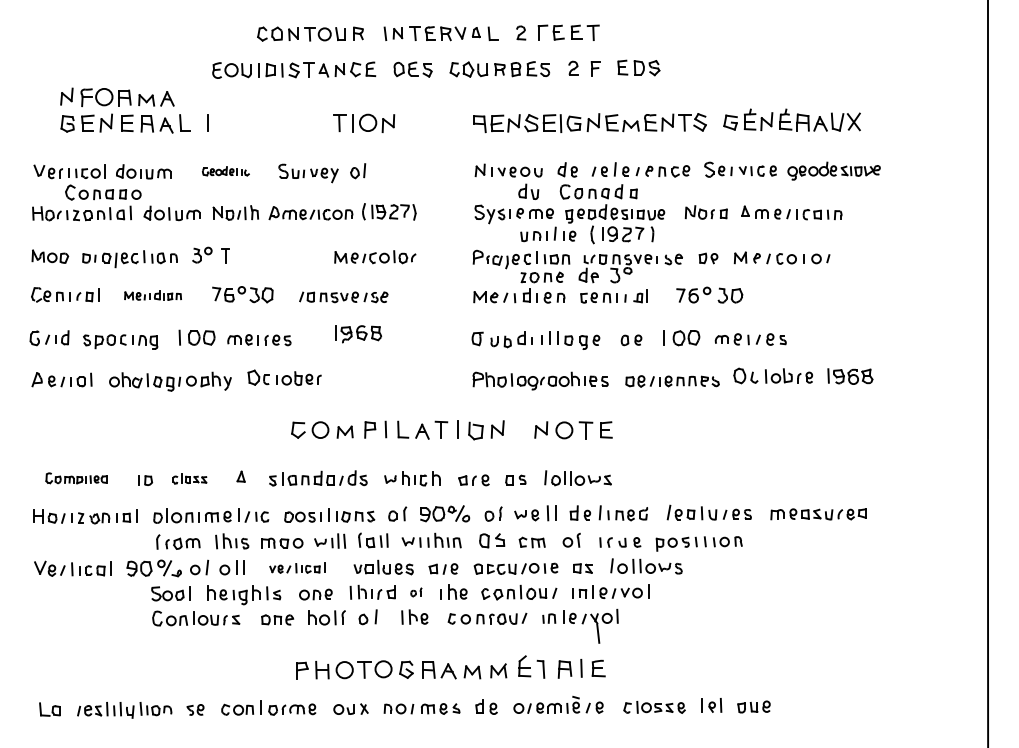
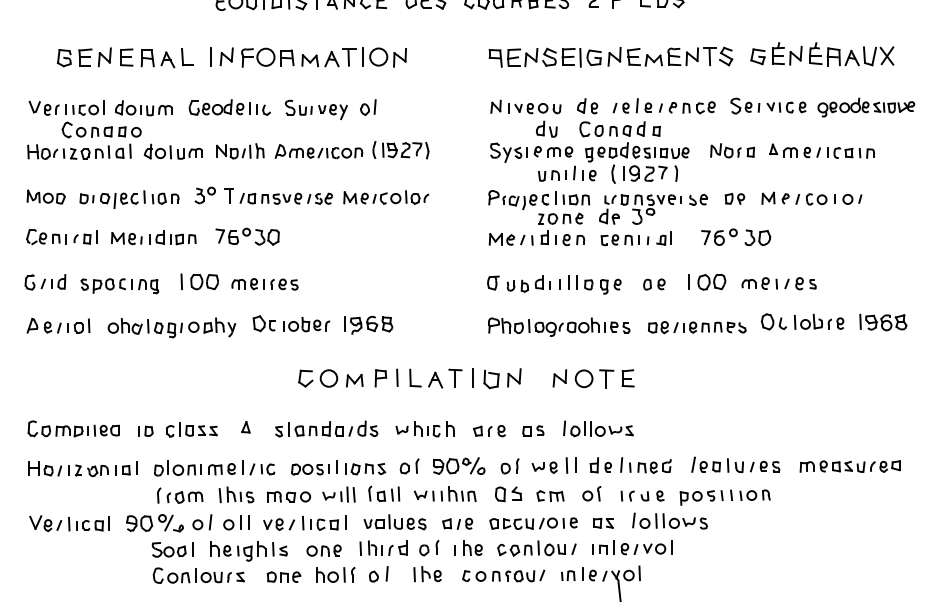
part: (117, 97) -> (279, 57), moved
part: (225, 171) -> (229, 107), size x1.67
part: (152, 295) -> (153, 237), size x1.43
part: (343, 297) -> (286, 198), moved
part: (358, 334) -> (368, 325), moved
part: (76, 478) -> (73, 429), size x1.43
part: (189, 478) -> (191, 429), size x1.43
part: (297, 567) -> (304, 522), size x1.43
part: (416, 592) -> (429, 548), size x1.67

